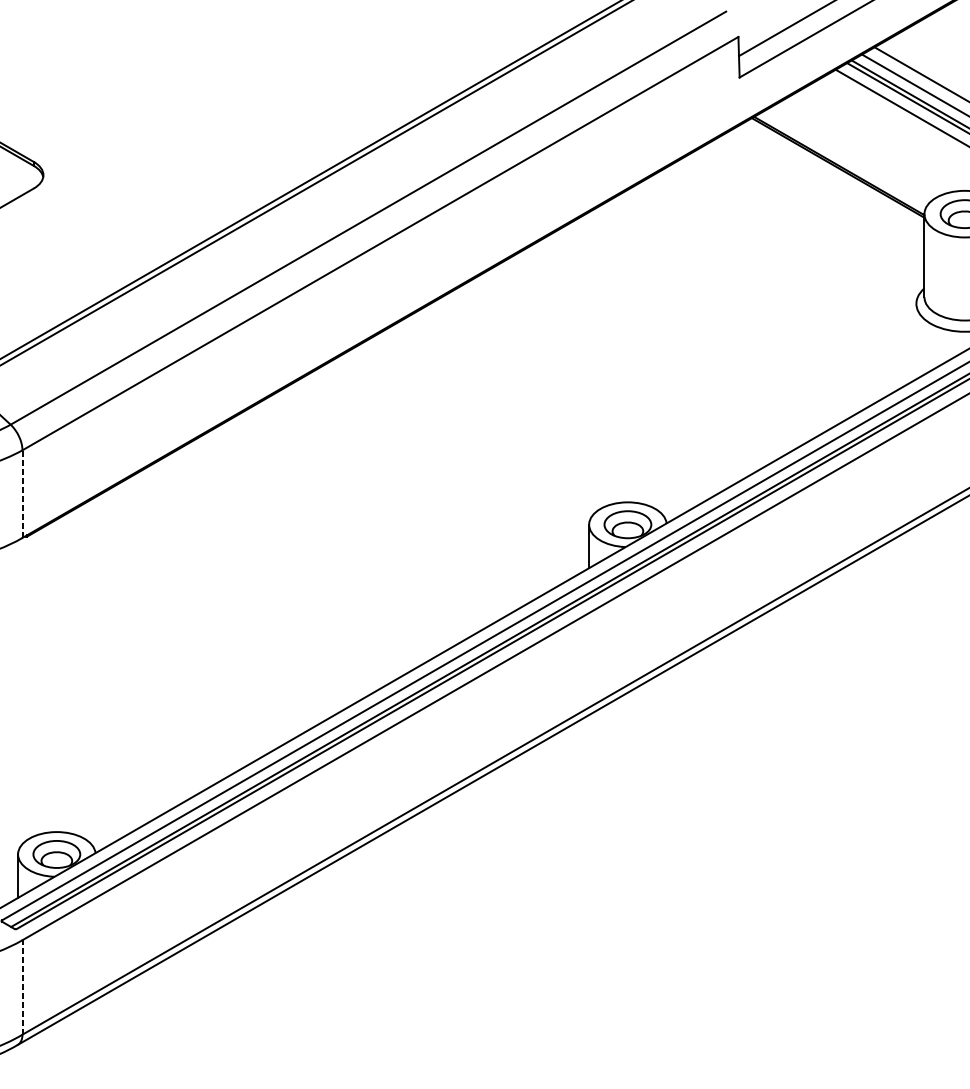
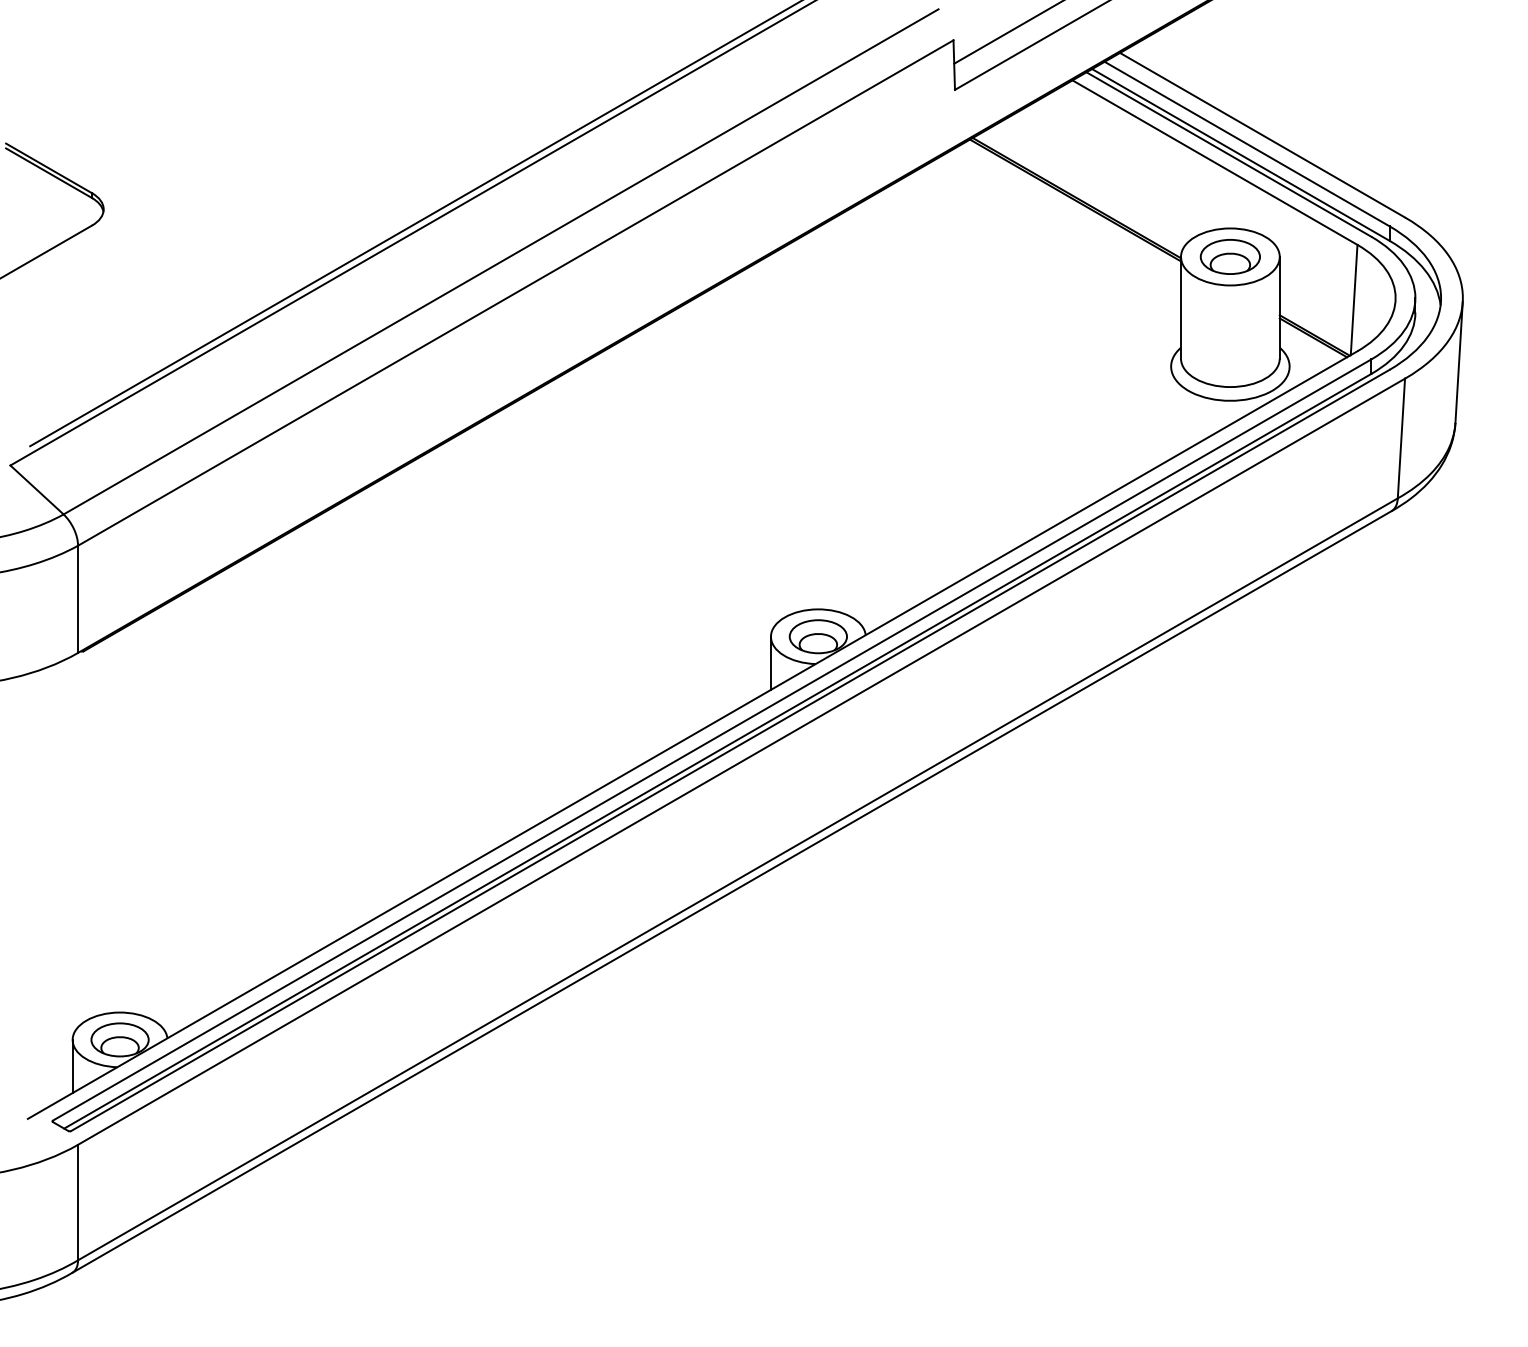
line: (22, 494) -> (78, 599), dashed -> solid
line: (22, 987) -> (78, 1202), dashed -> solid

